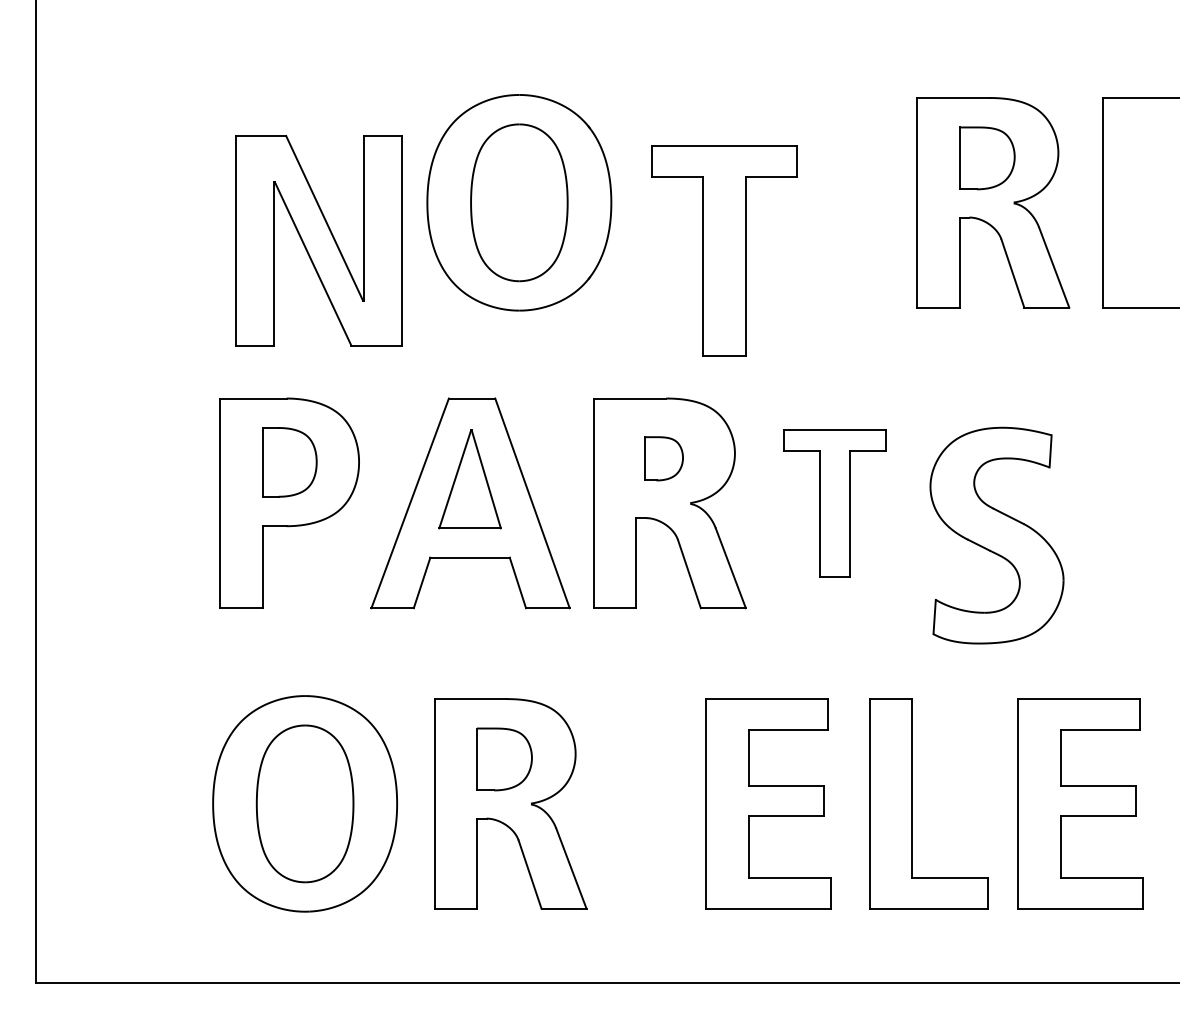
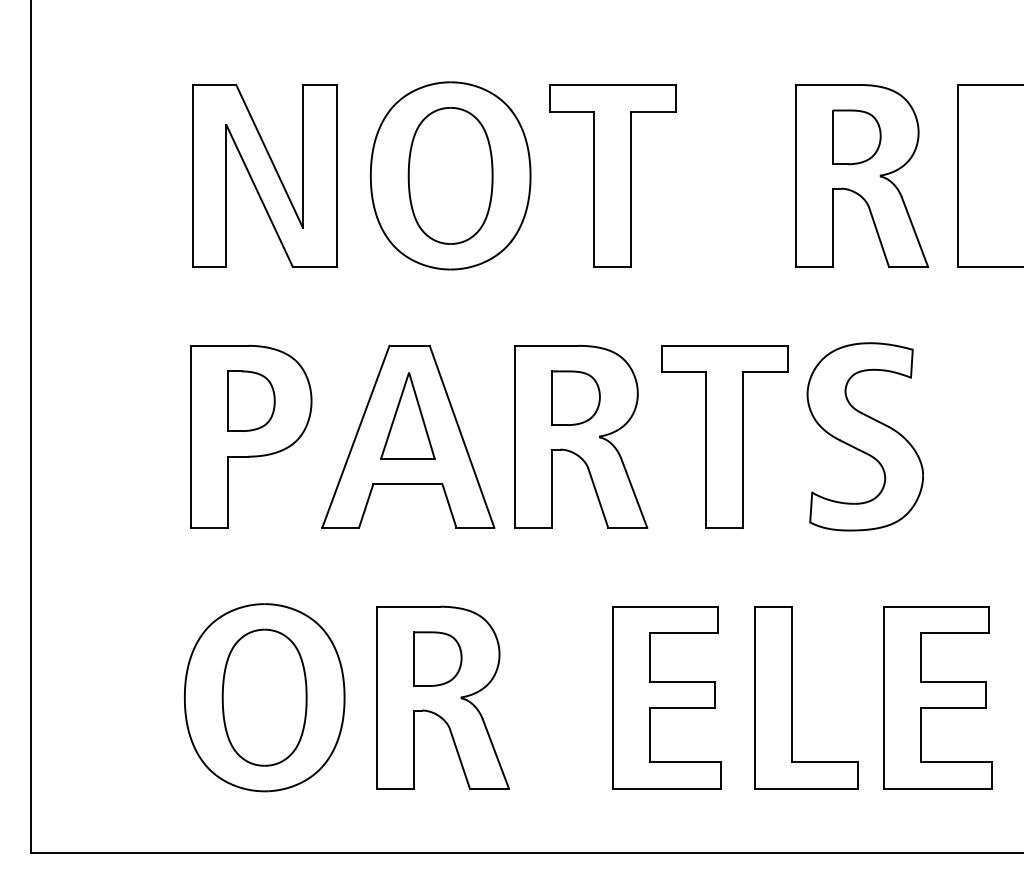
part: (318, 240) -> (264, 175), moved
part: (724, 250) -> (612, 175), moved
part: (663, 458) -> (575, 397), size x1.43
part: (834, 502) -> (724, 436), size x1.43
part: (996, 535) -> (864, 436), moved

